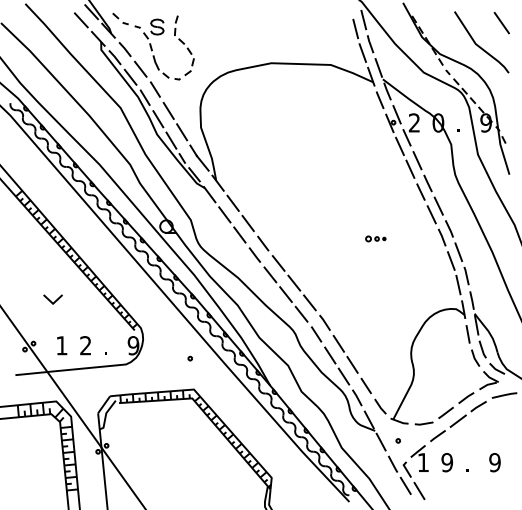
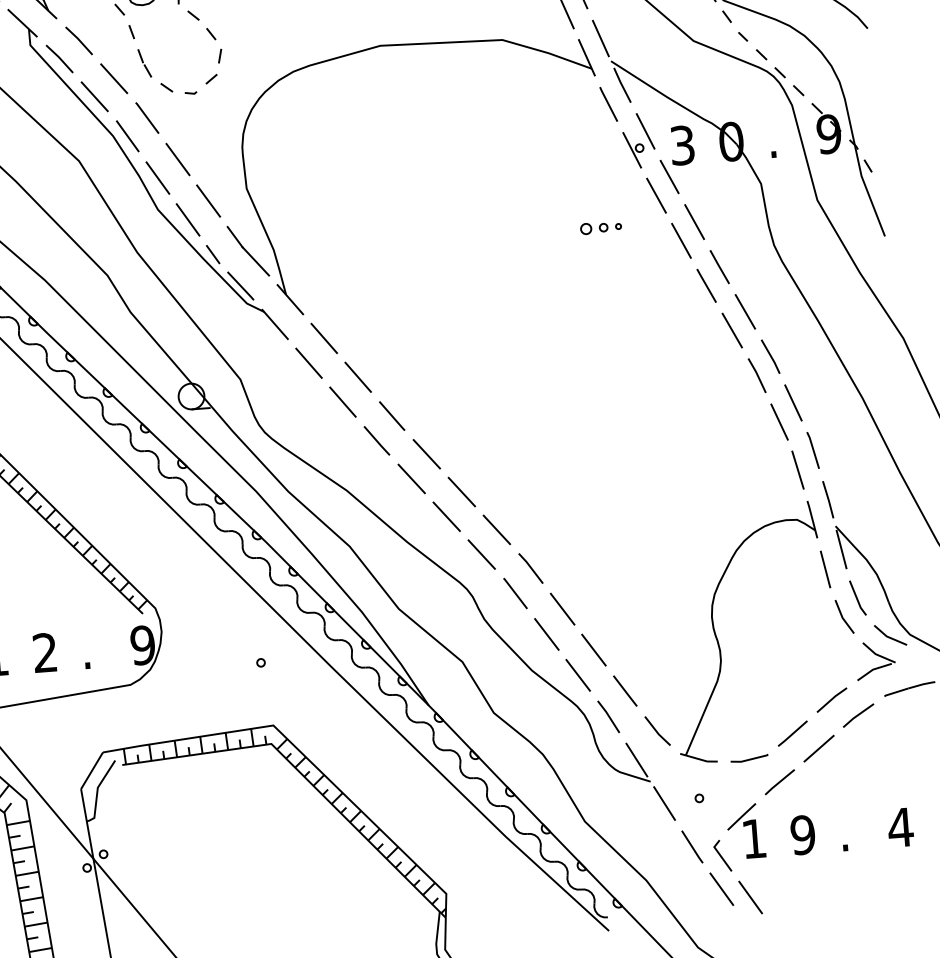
text: (414, 122) -> (682, 144), 2 -> 3
part: (375, 238) -> (600, 226), moved
text: (494, 462) -> (899, 827), 9 -> 4

